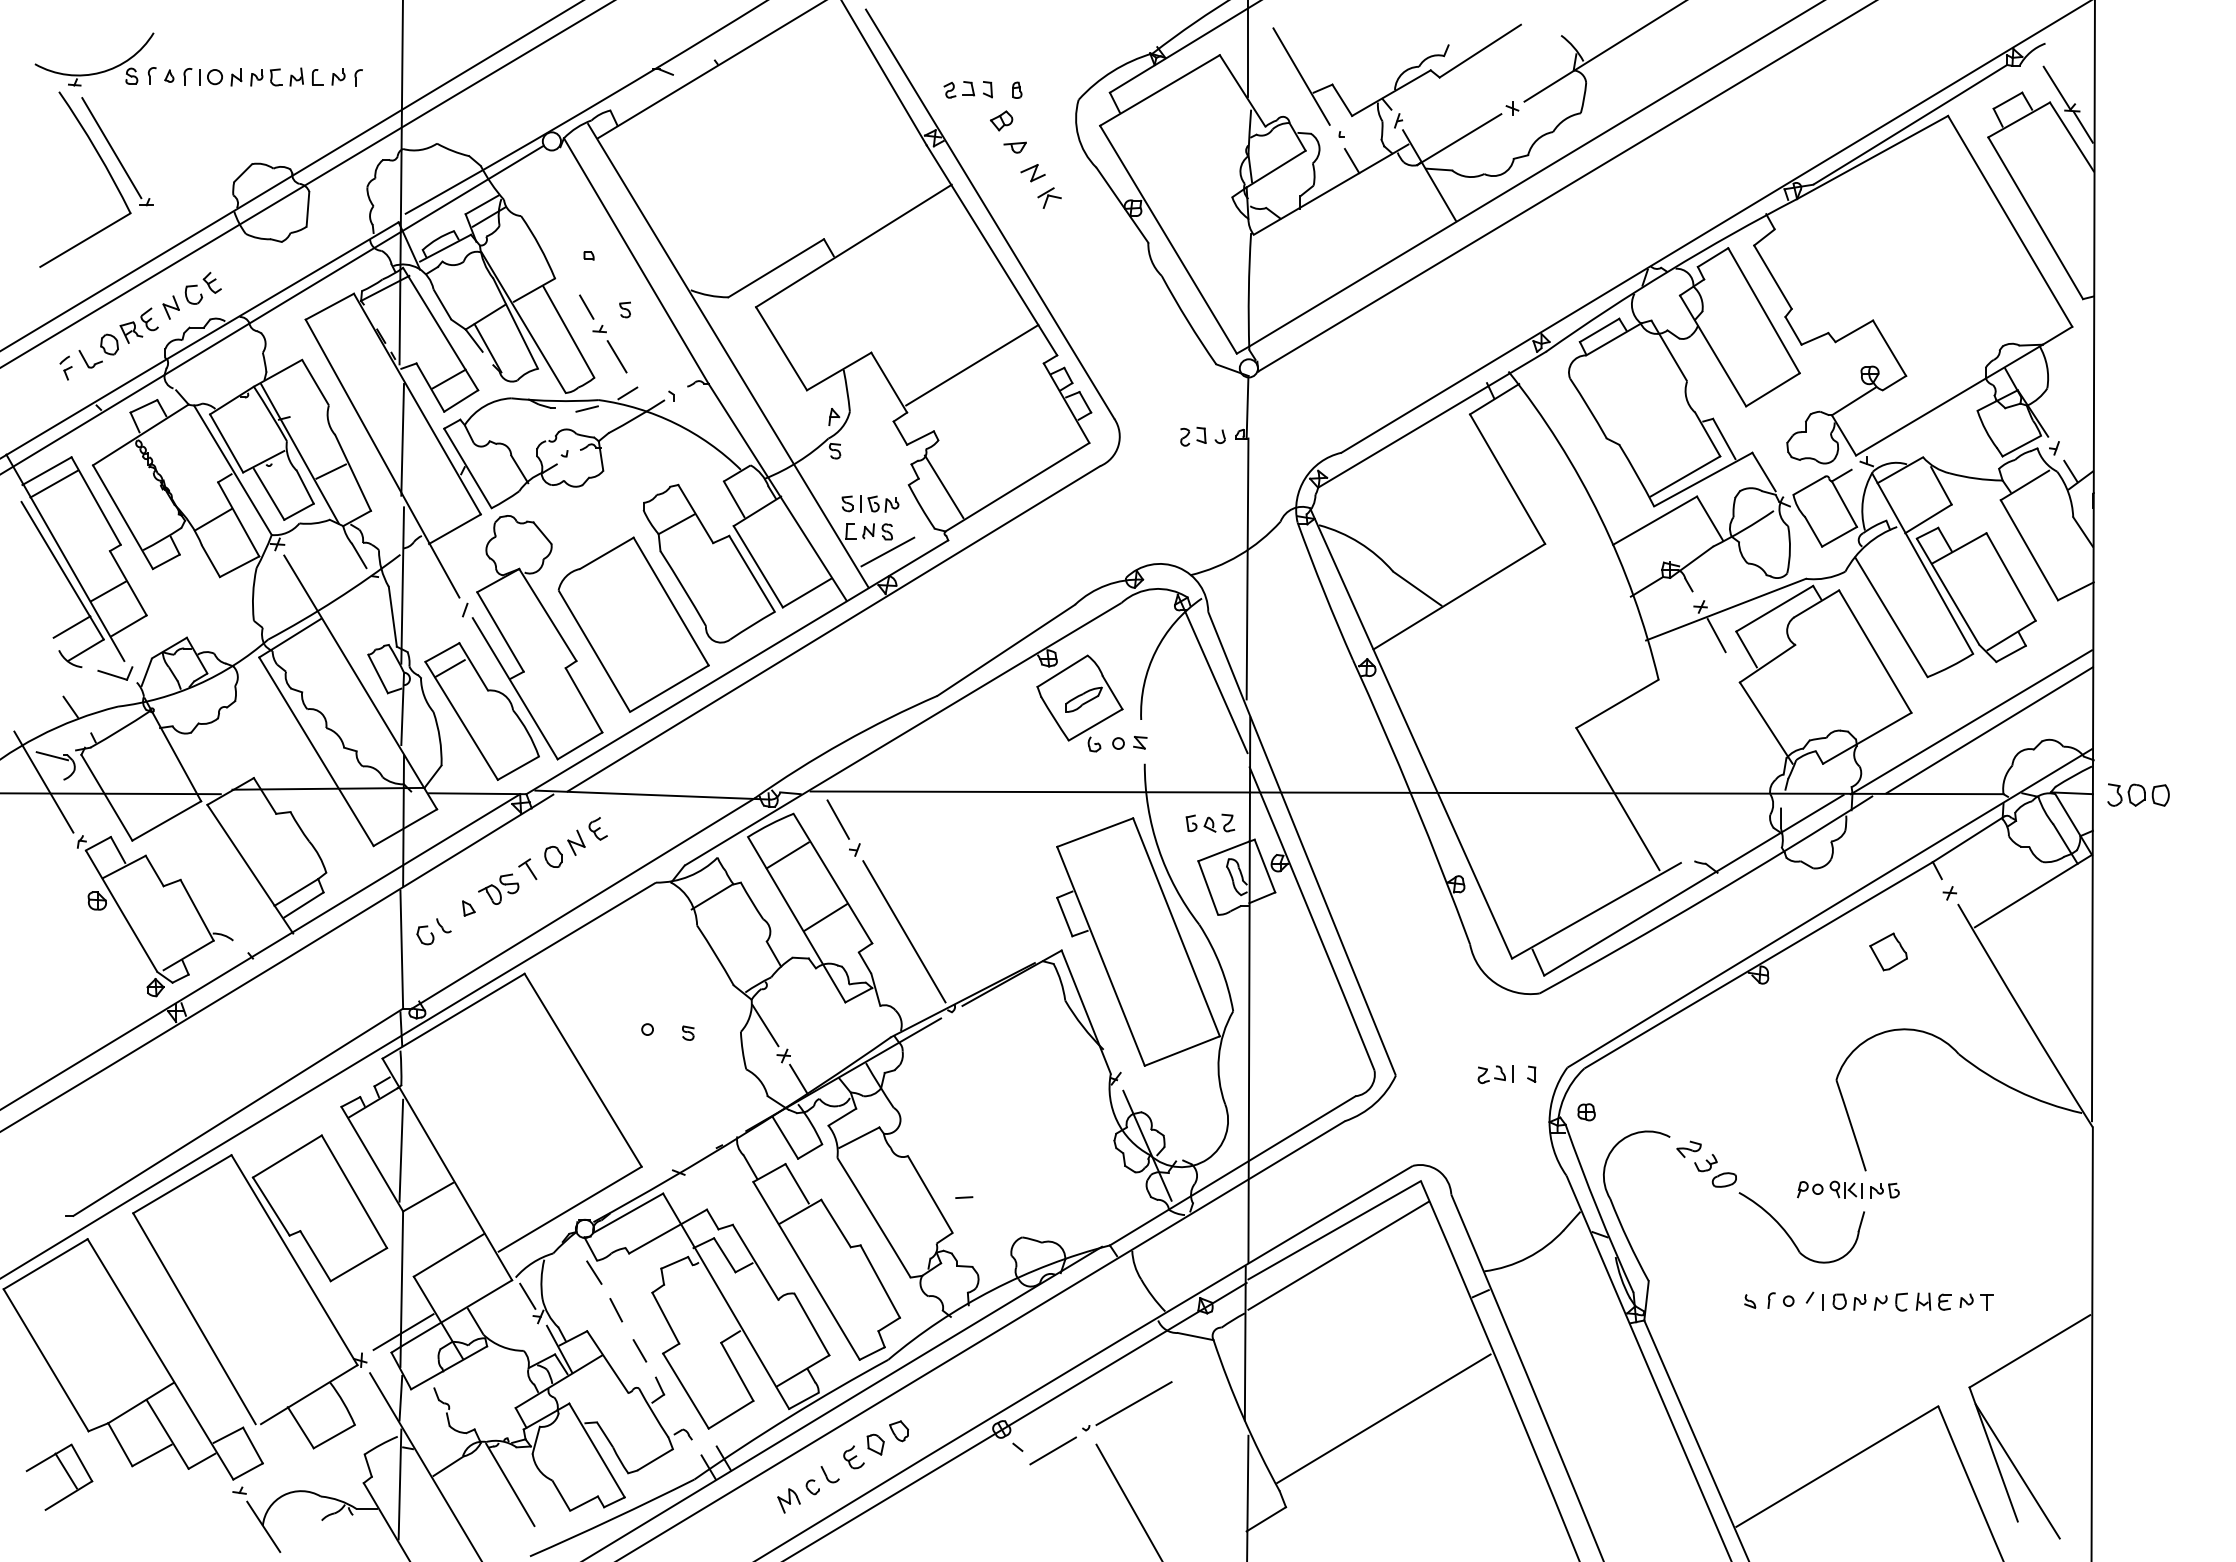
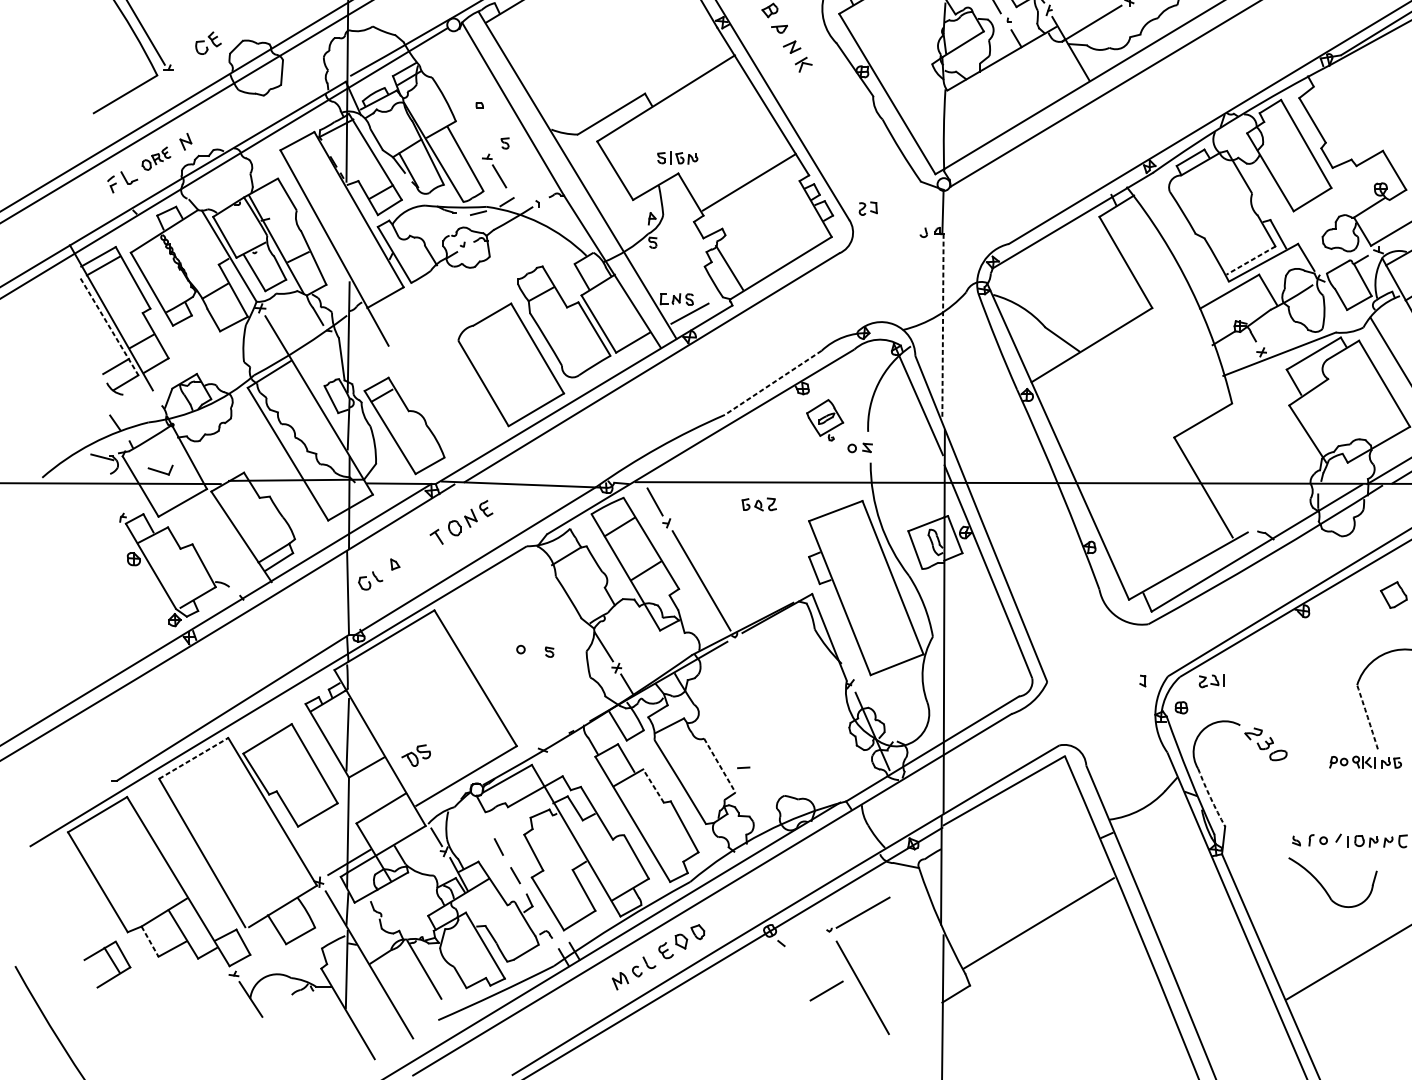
part: (202, 287) -> (207, 42), moved
line: (586, 306) -> (477, 141), removed
part: (129, 331) -> (156, 158), size x0.7
part: (1193, 436) -> (868, 208), moved
line: (402, 439) -> (348, 234), removed
line: (1684, 476) -> (1250, 260), solid -> dashed
part: (870, 503) -> (677, 157), moved
line: (1247, 569) -> (942, 326), solid -> dashed
line: (62, 571) -> (109, 327), solid -> dashed
line: (1716, 635) -> (1272, 372), removed
part: (532, 637) -> (440, 373), removed
line: (1006, 650) -> (773, 382), solid -> dashed
part: (115, 673) -> (160, 470), moved
part: (1079, 703) -> (824, 420), size x0.6
line: (43, 781) -> (96, 475), removed
part: (1210, 822) -> (759, 503), moved
part: (498, 888) -> (416, 755), moved
part: (1495, 1074) -> (1211, 681), moved
arc: (1851, 1125) -> (1367, 717), solid -> dashed
line: (182, 1183) -> (193, 757), solid -> dashed
line: (930, 1194) -> (719, 765), solid -> dashed
line: (836, 1223) -> (653, 786), solid -> dashed
part: (1791, 1237) -> (1325, 889), moved
arc: (1628, 1240) -> (1210, 798), solid -> dashed
line: (1338, 1255) -> (1006, 808), removed
line: (594, 1272) -> (483, 820), removed
line: (120, 1444) -> (150, 941), solid -> dashed
line: (1052, 1450) -> (826, 990), moved

